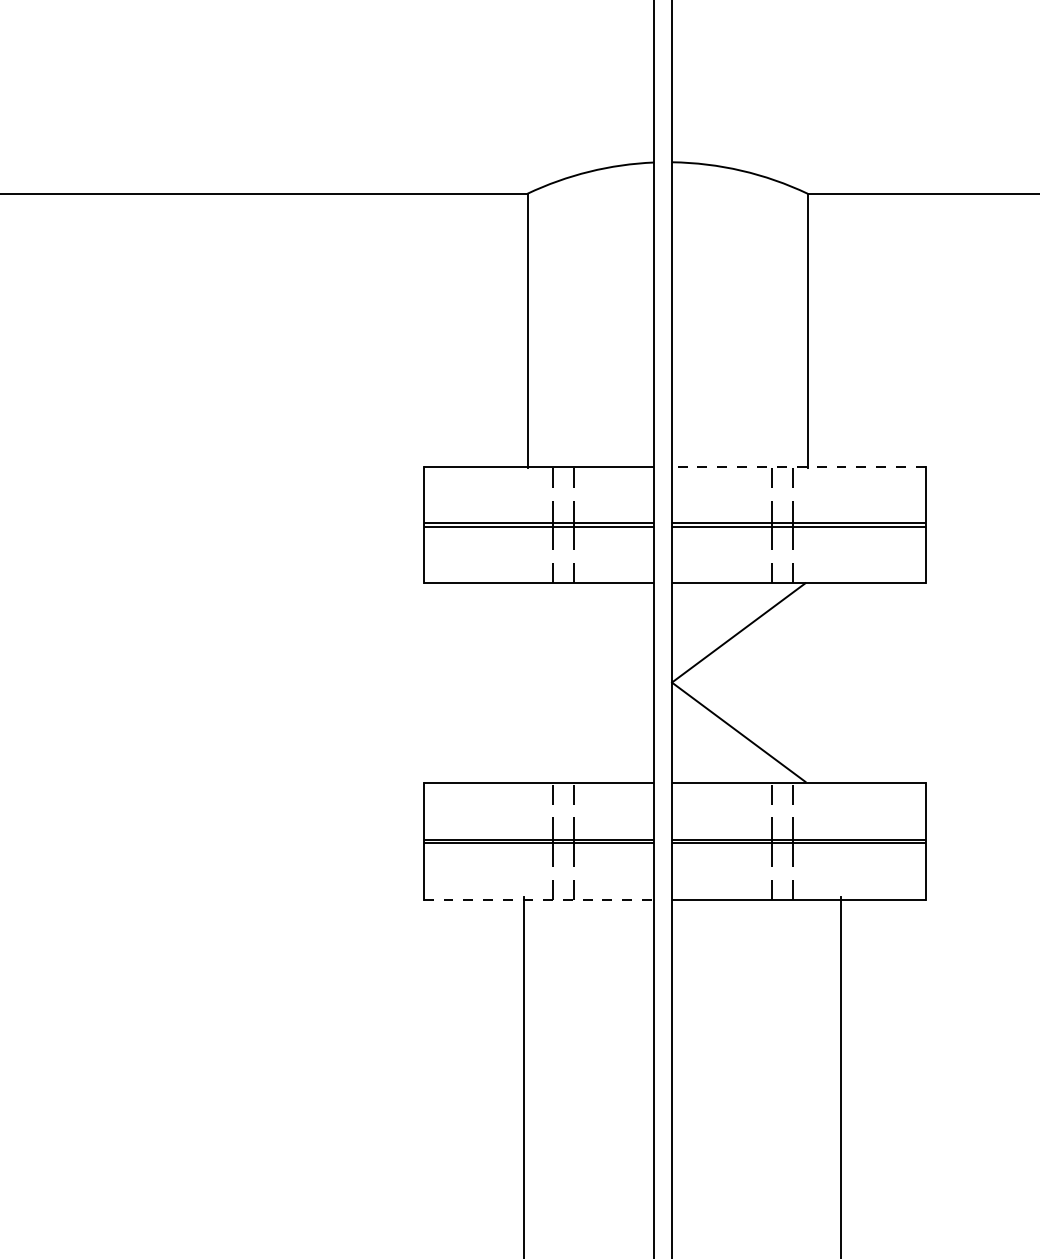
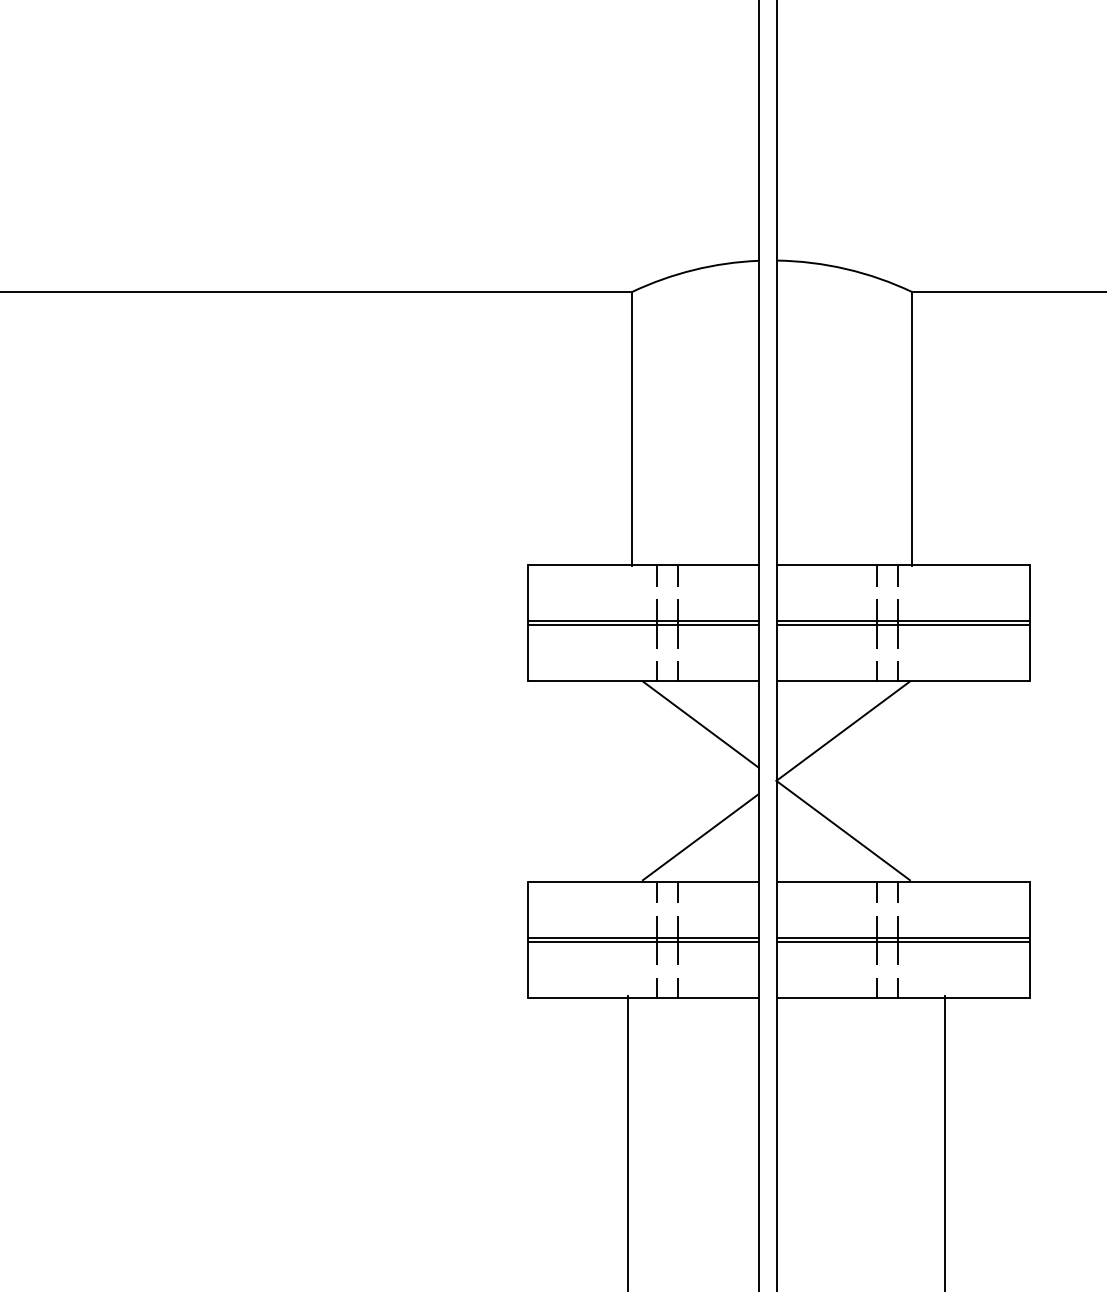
line: (799, 467) -> (903, 565), dashed -> solid
line: (596, 626) -> (700, 724), added
line: (596, 739) -> (700, 837), added
line: (539, 900) -> (643, 998), dashed -> solid

